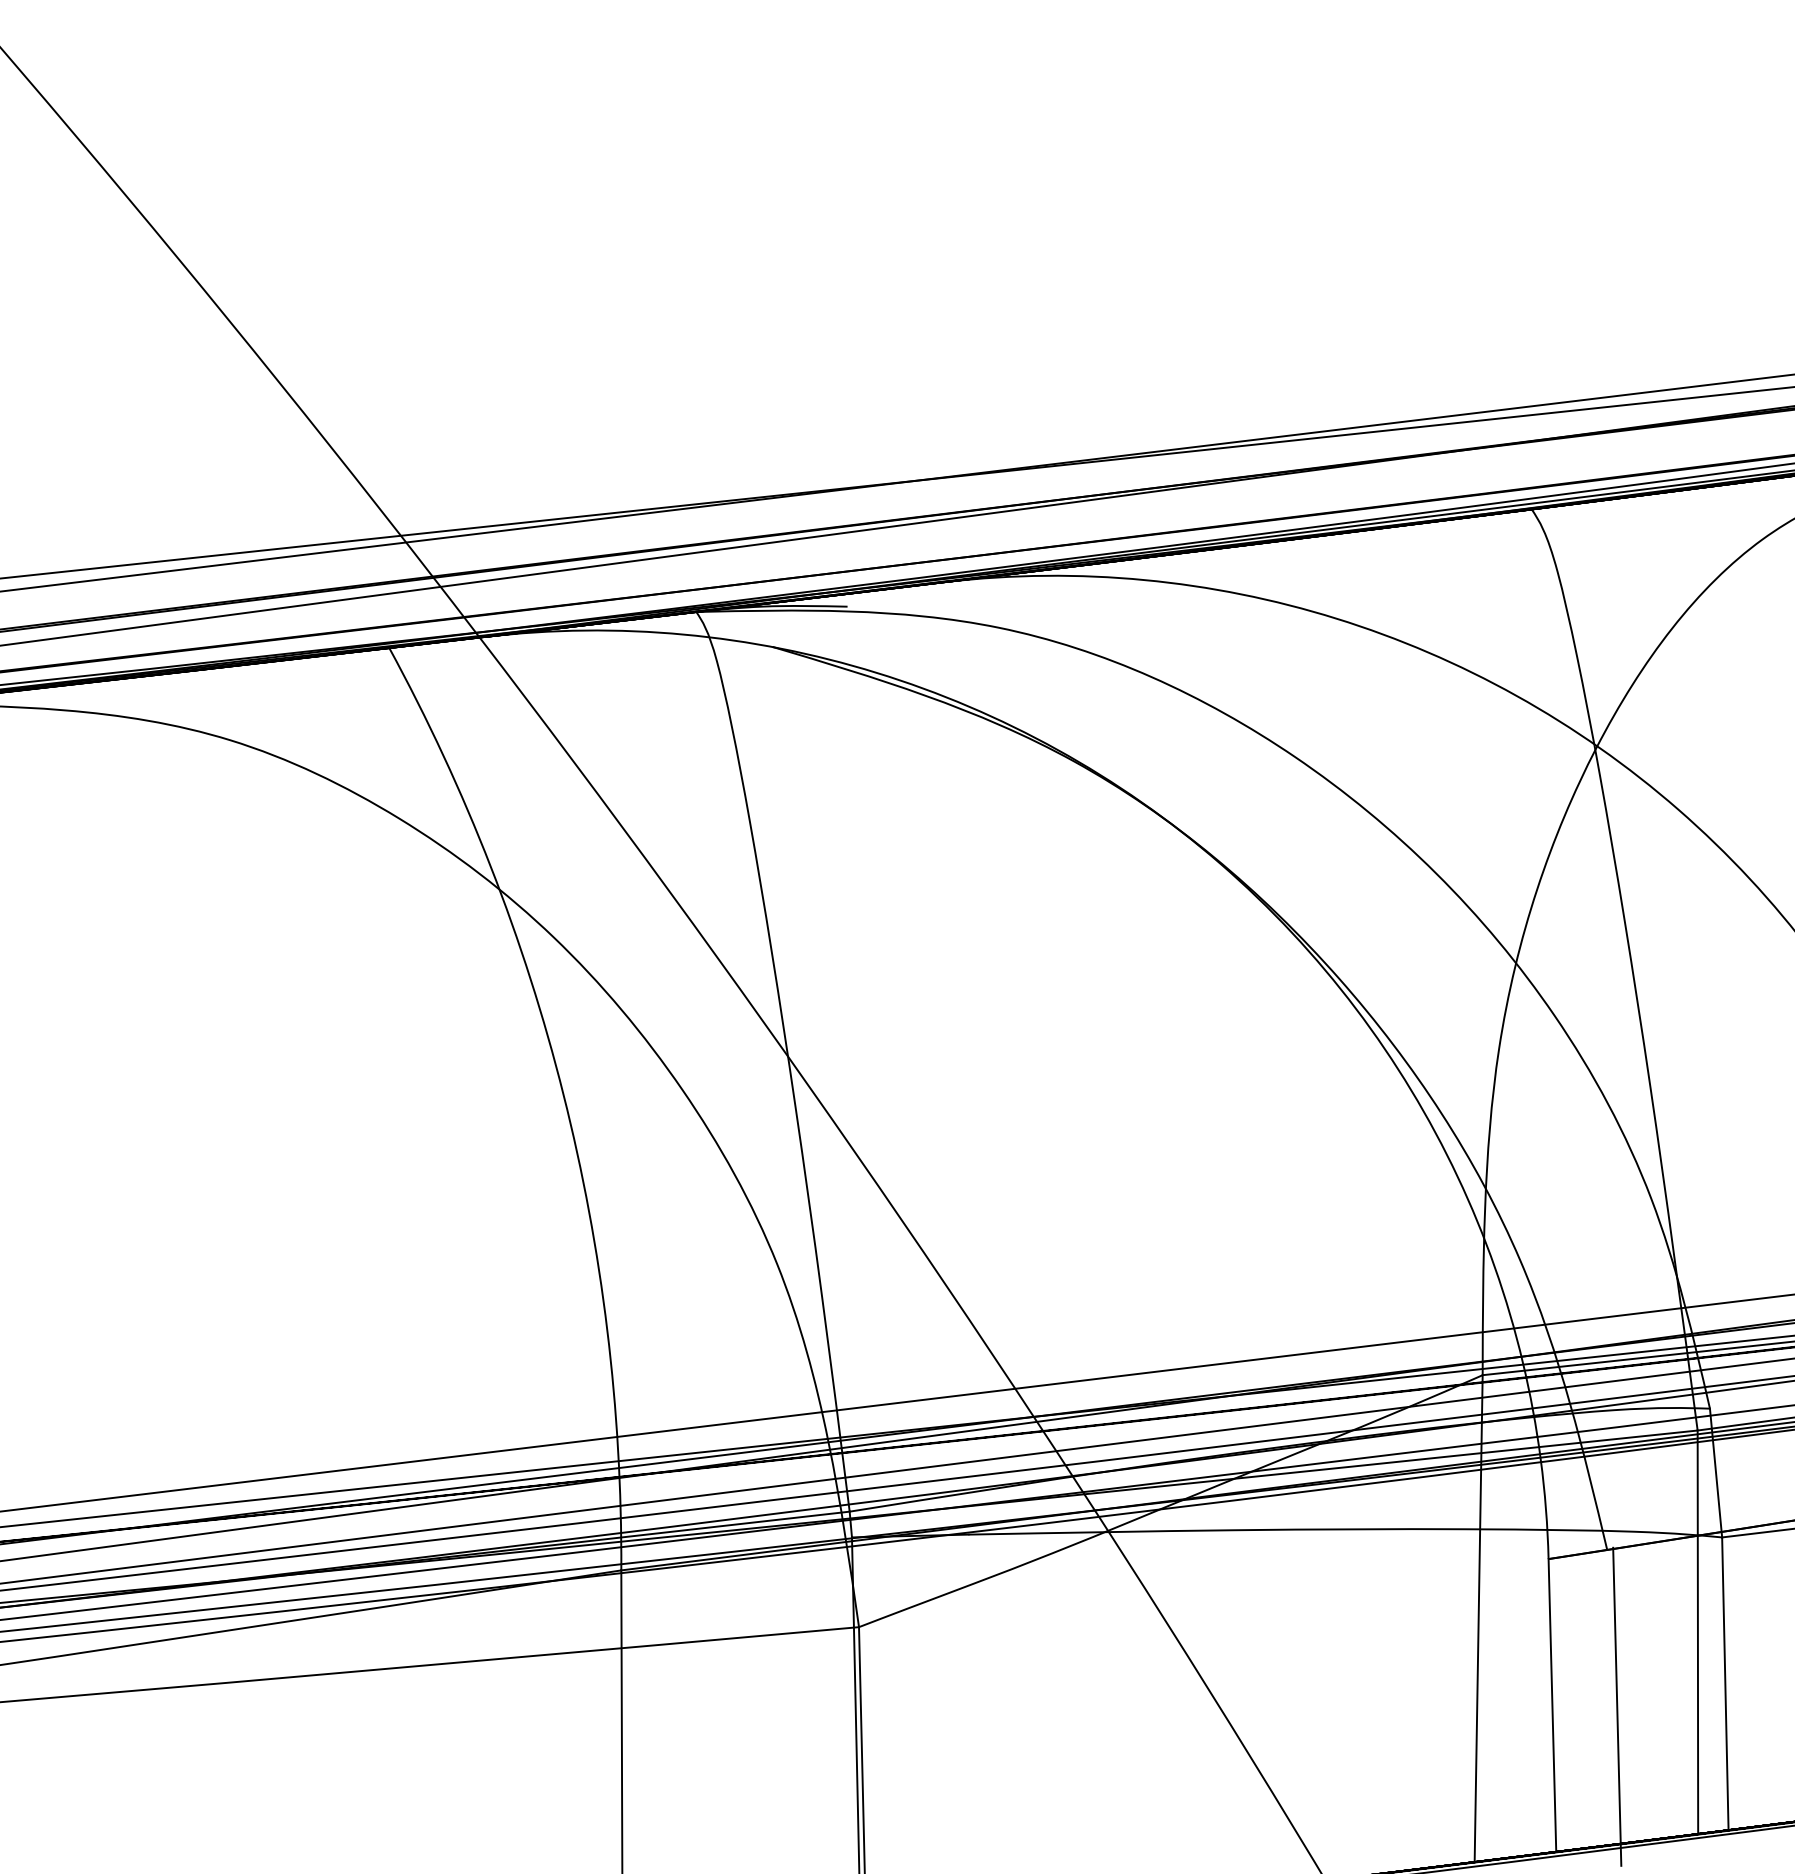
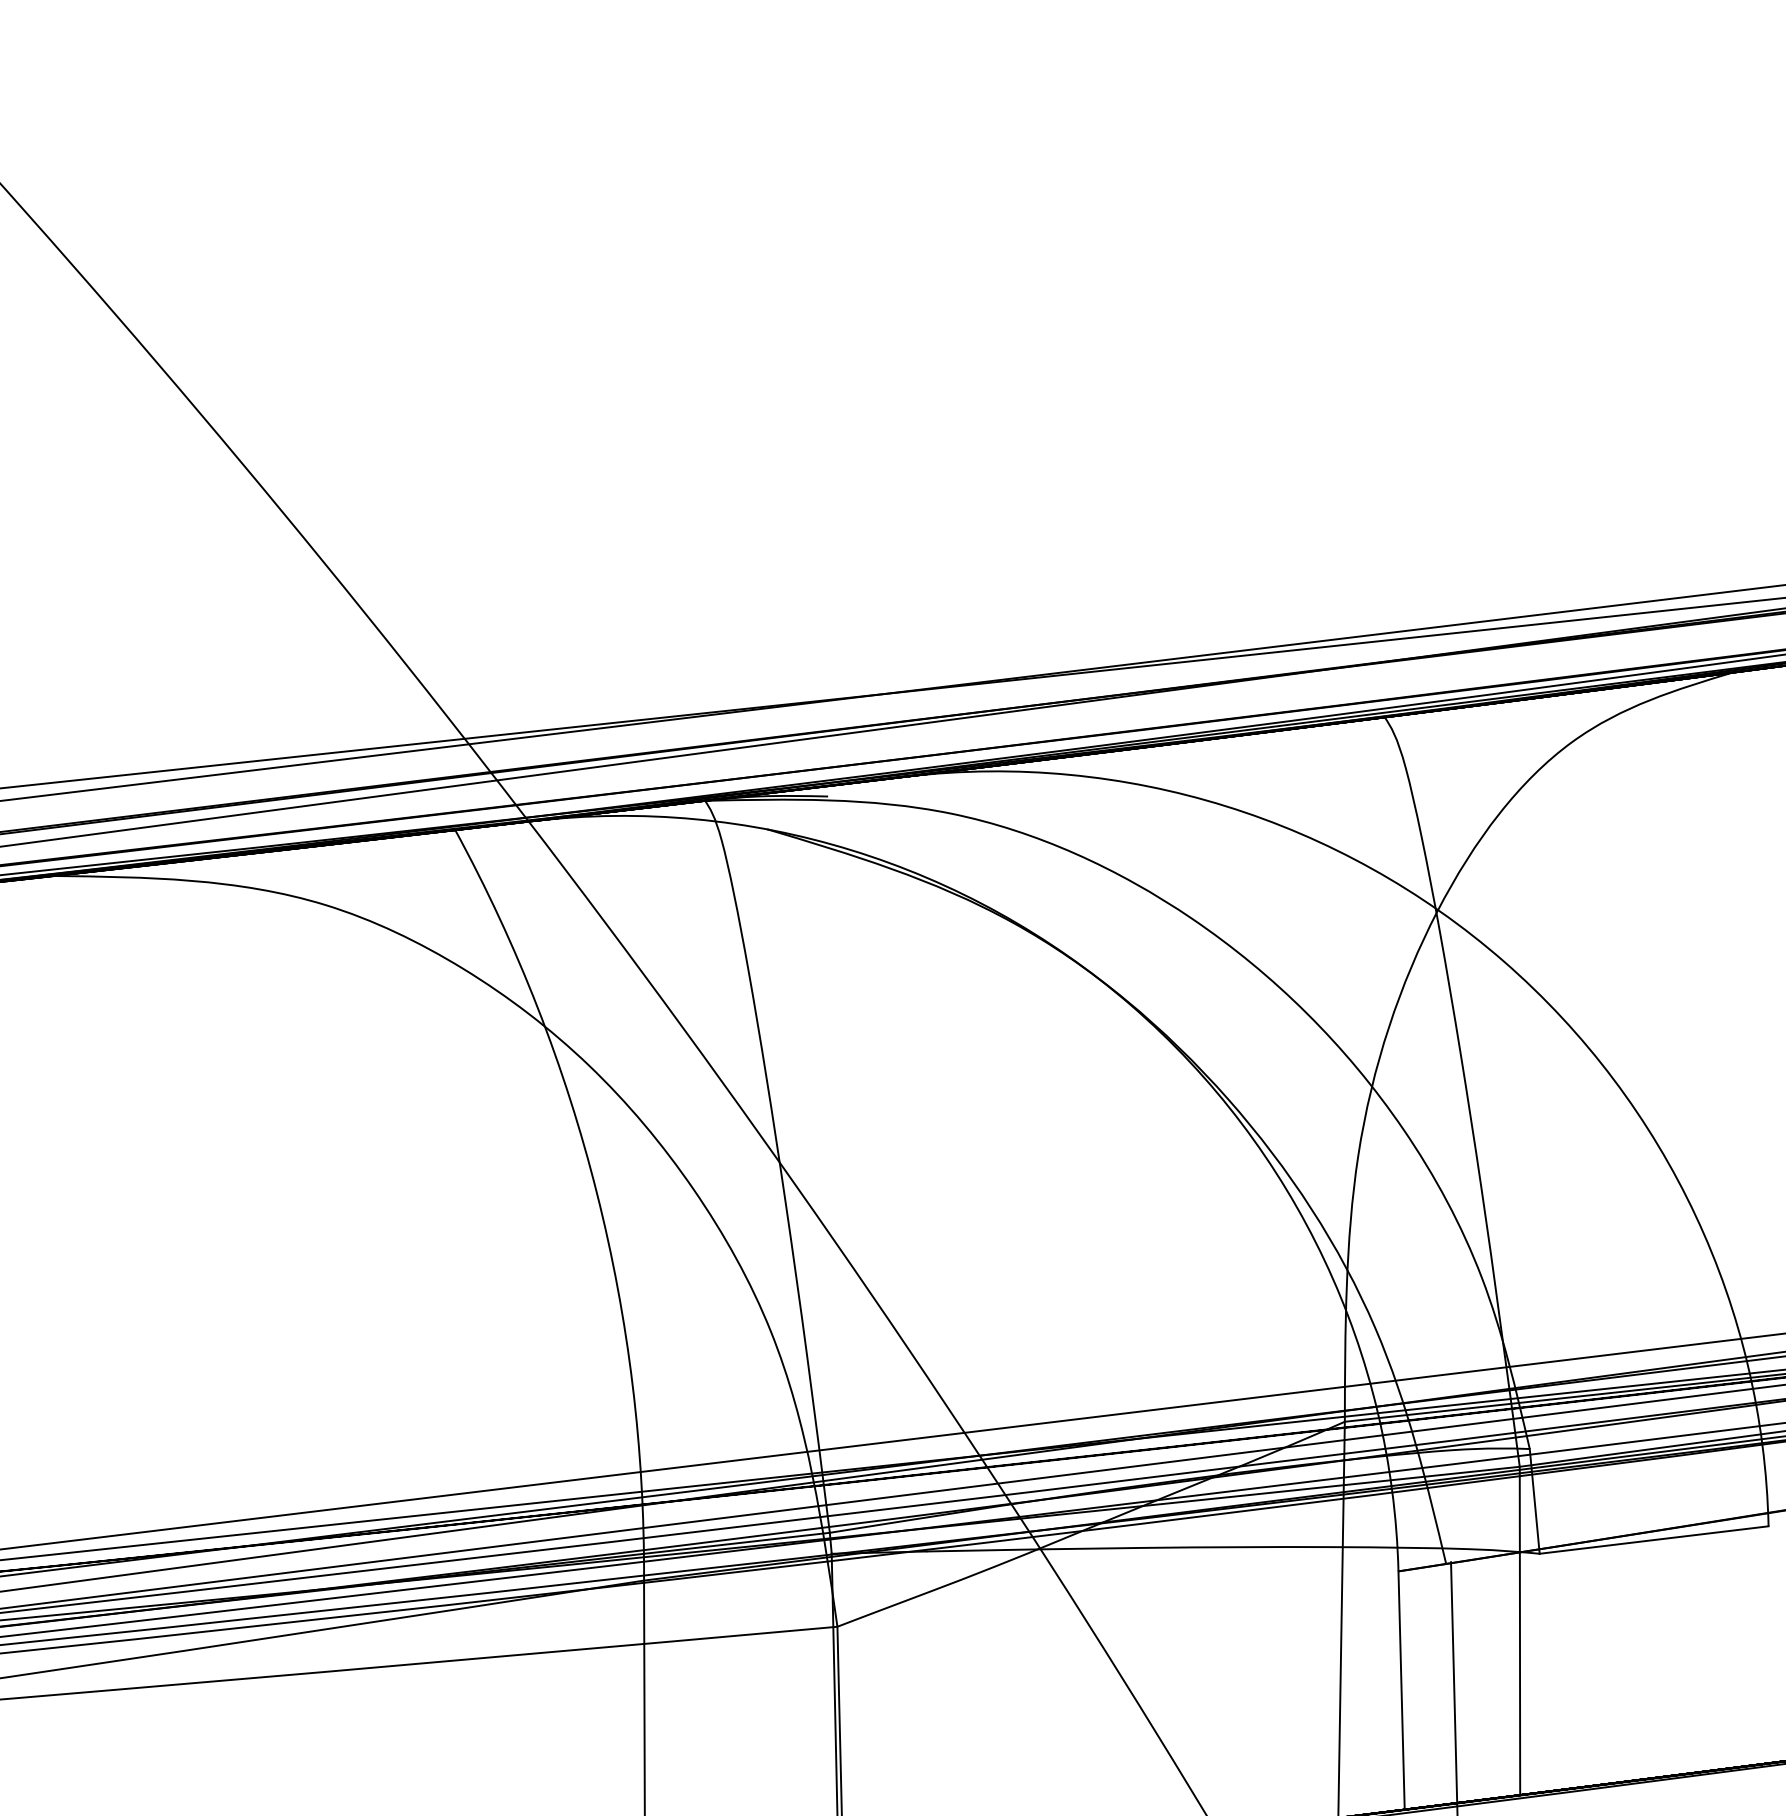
line: (1724, 1683) -> (1541, 1672), removed

